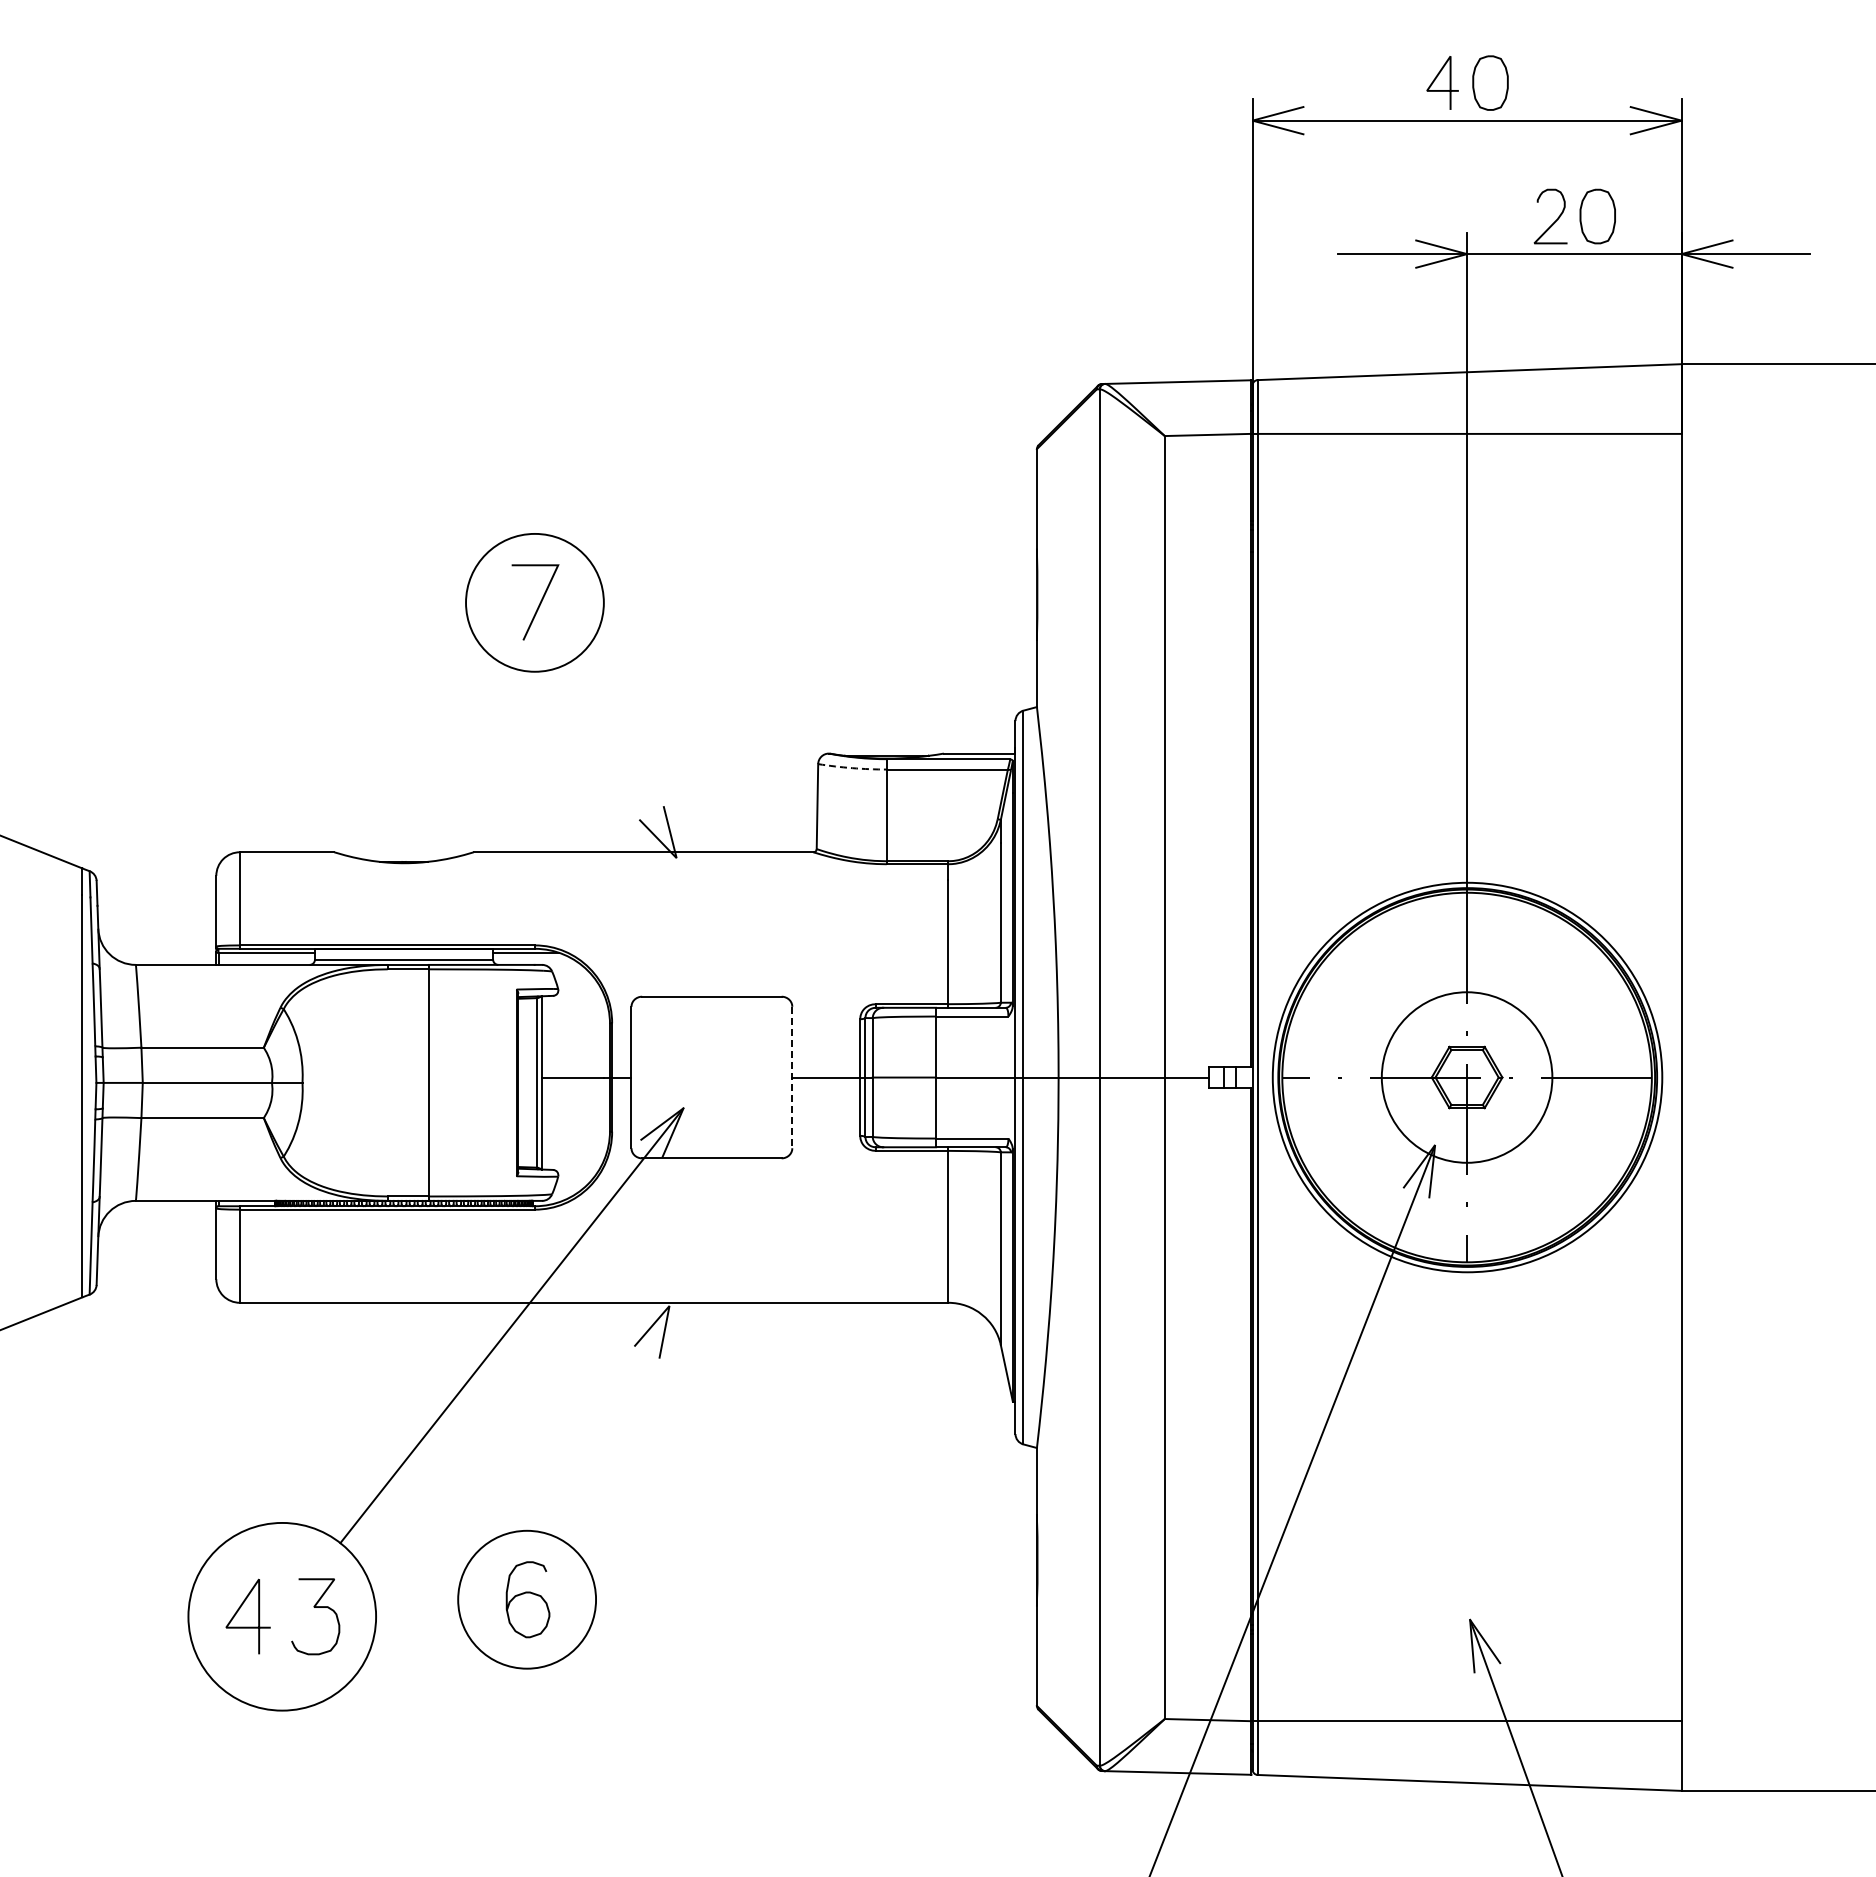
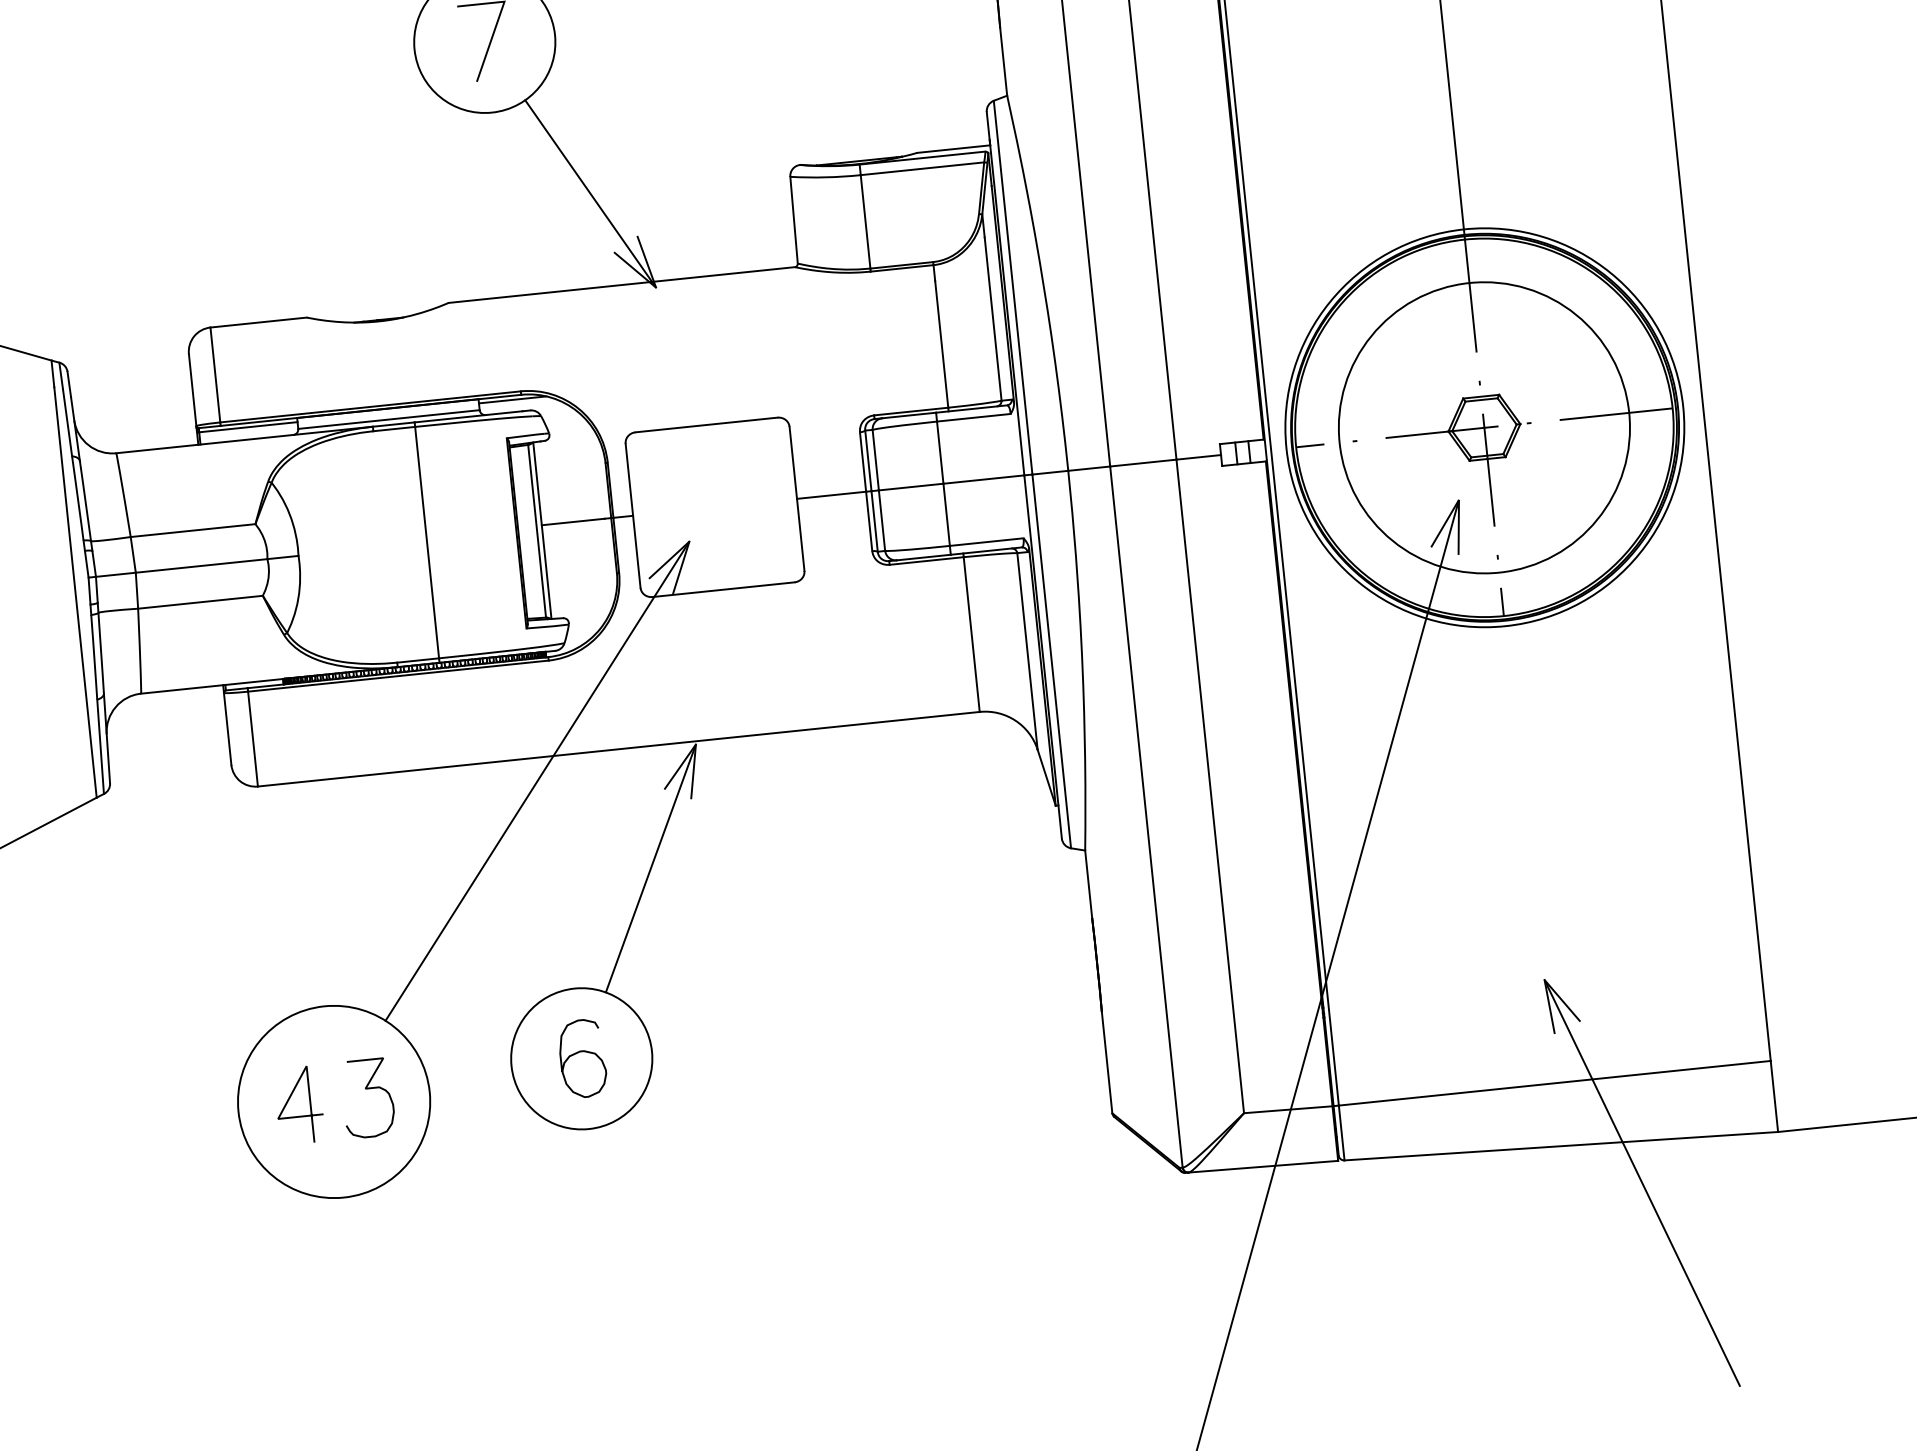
line: (622, 760) -> (590, 193), added
arc: (852, 768) -> (825, 177), dashed -> solid
line: (792, 1077) -> (797, 498), dashed -> solid
circle: (1466, 1077) -> (1483, 427), size x1.67
line: (613, 1421) -> (651, 868), added

